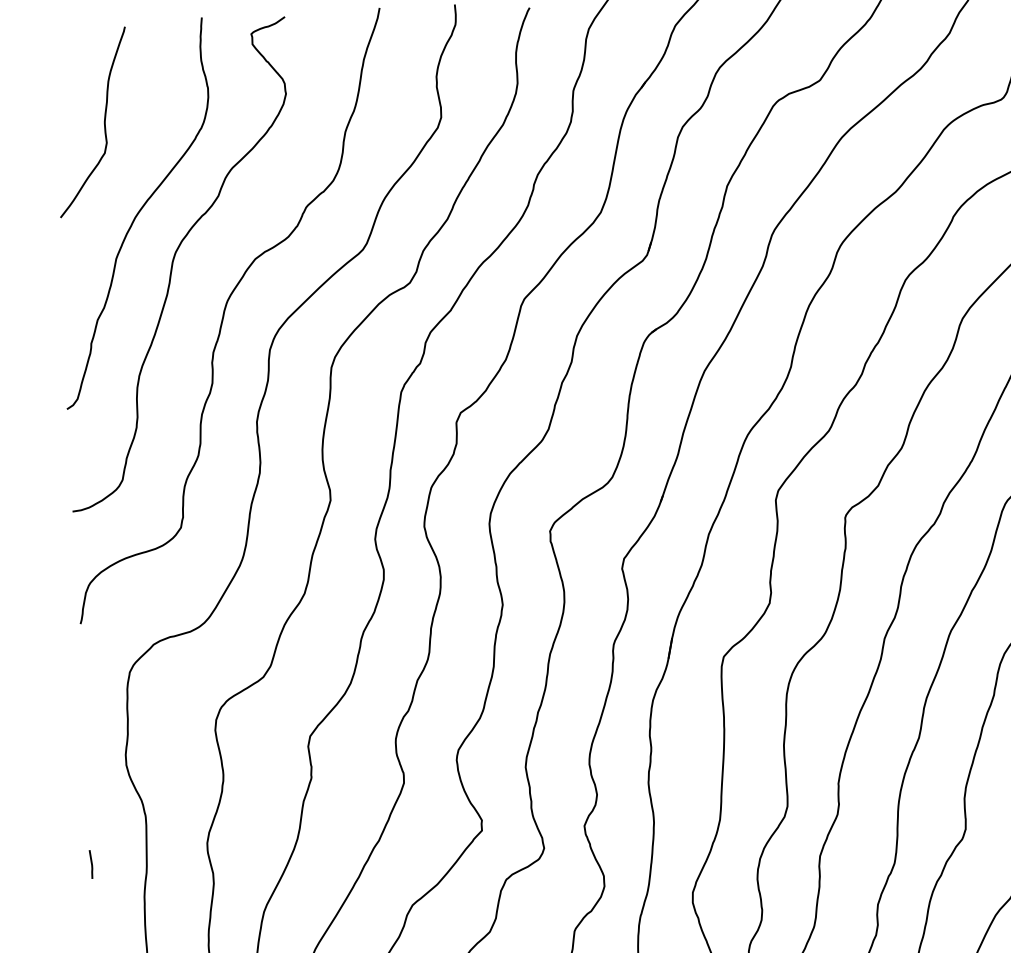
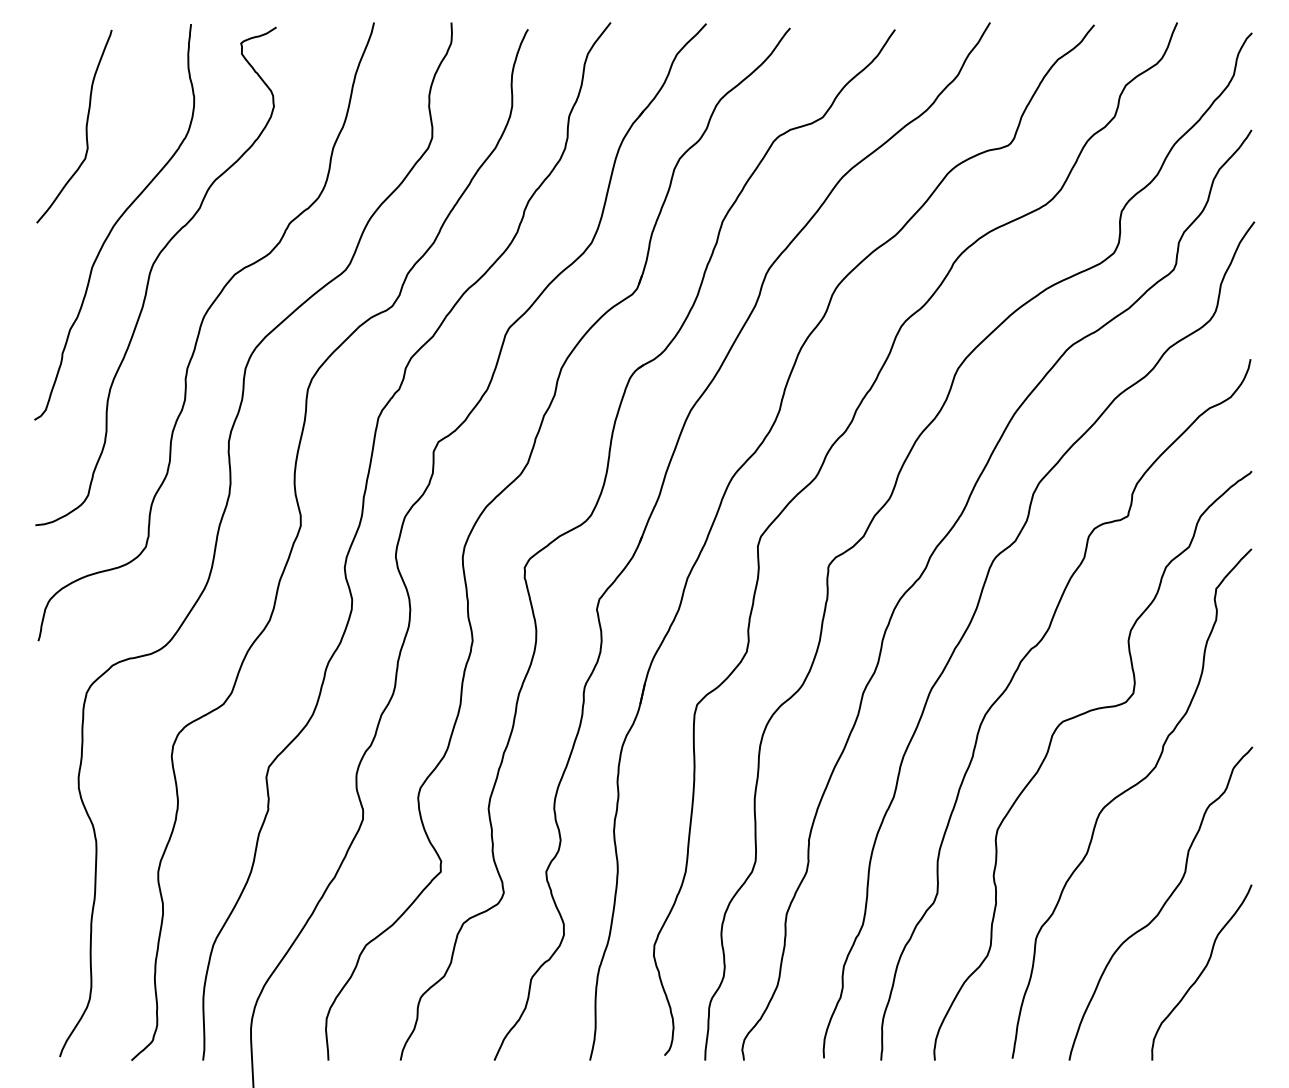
line: (90, 863) -> (37, 887), removed

